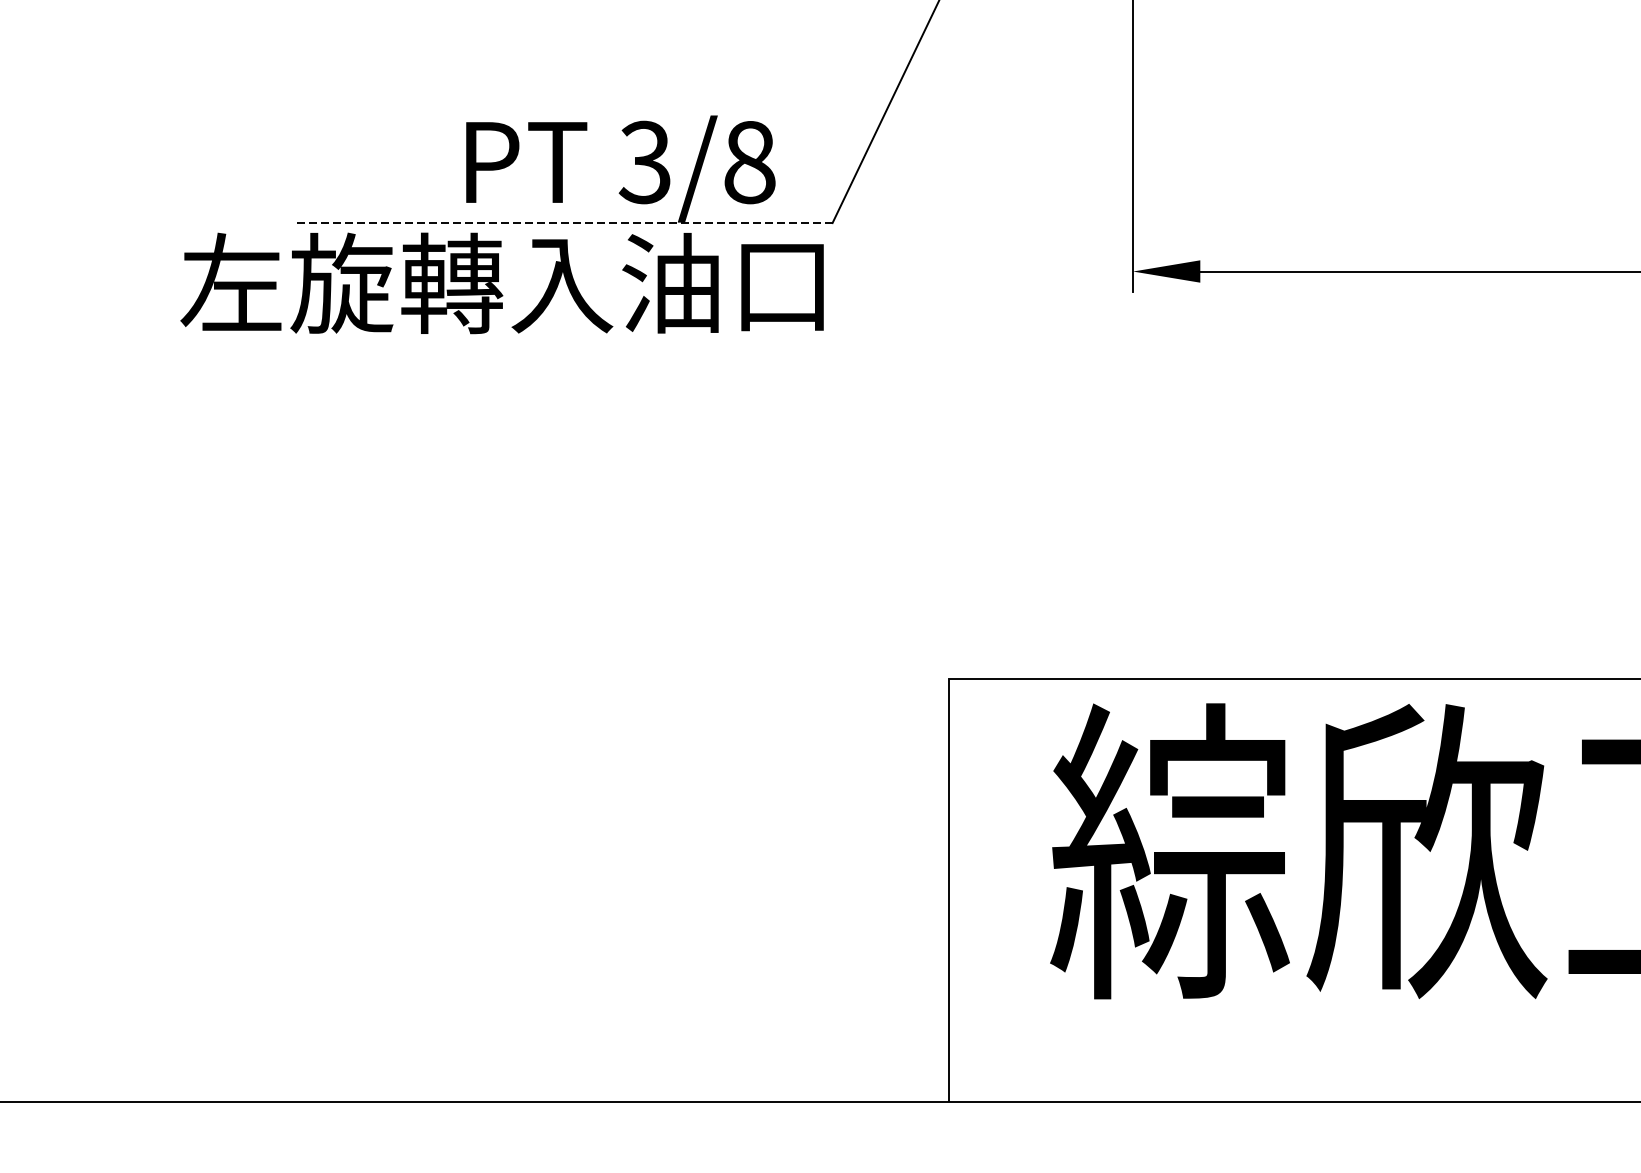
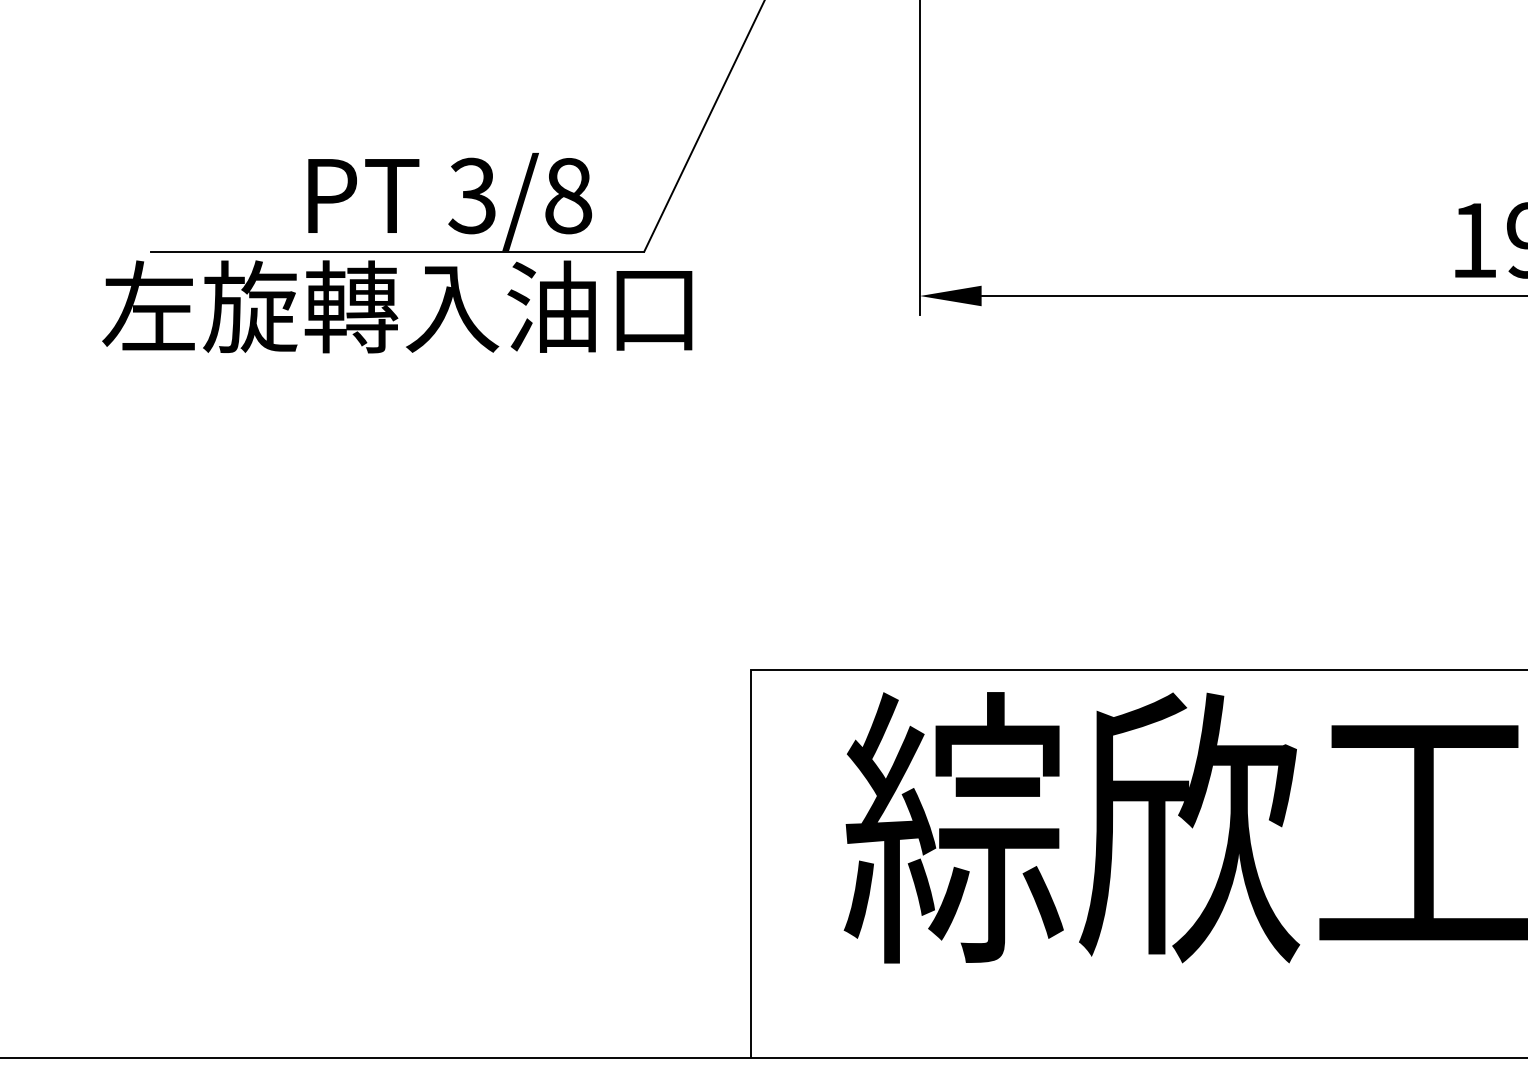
line: (563, 223) -> (397, 251), dashed -> solid
text: (502, 282) -> (397, 306), moved

